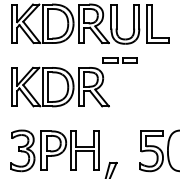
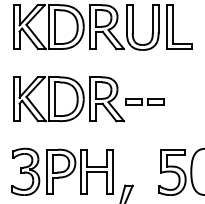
part: (119, 60) -> (144, 101), moved

